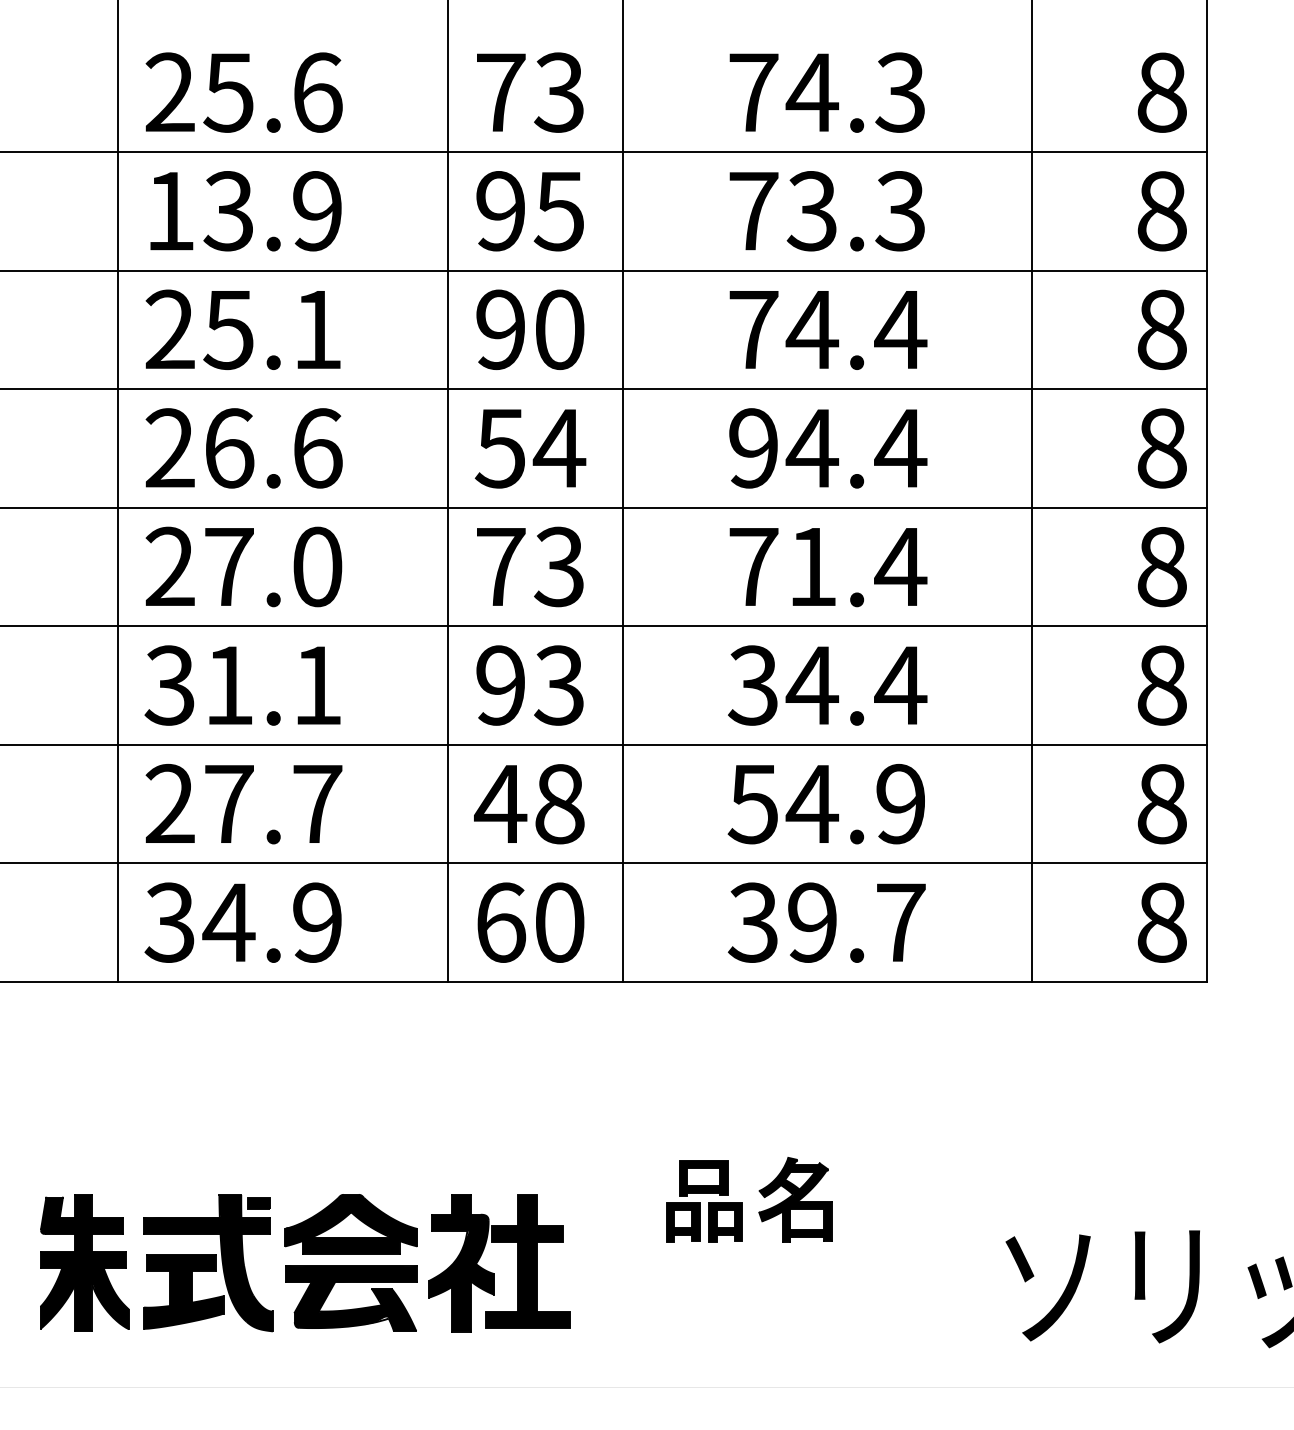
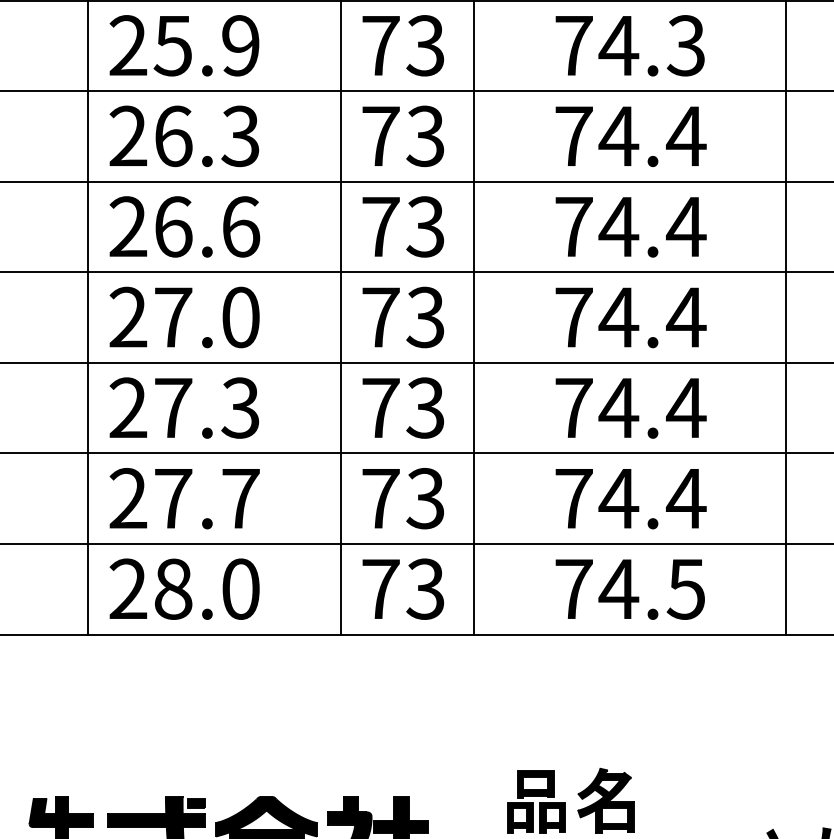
text: (199, 211) -> (150, 45), 13.9 -> 25.9
text: (529, 211) -> (402, 45), 95 -> 73
text: (812, 211) -> (618, 45), 73.3 -> 74.3
text: (272, 329) -> (206, 136), 25.1 -> 26.3
text: (530, 329) -> (403, 136), 90 -> 73
text: (530, 448) -> (403, 227), 54 -> 73
text: (753, 448) -> (573, 227), 94.4 -> 74.4
text: (812, 566) -> (618, 317), 71.4 -> 74.4
text: (242, 685) -> (183, 408), 31.1 -> 27.3
text: (500, 685) -> (380, 408), 93 -> 73
text: (753, 685) -> (573, 408), 34.4 -> 74.4
text: (529, 803) -> (402, 498), 48 -> 73
text: (827, 803) -> (630, 498), 54.9 -> 74.4
text: (243, 922) -> (184, 589), 34.9 -> 28.0
text: (530, 922) -> (403, 589), 60 -> 73
text: (826, 922) -> (629, 589), 39.7 -> 74.5

